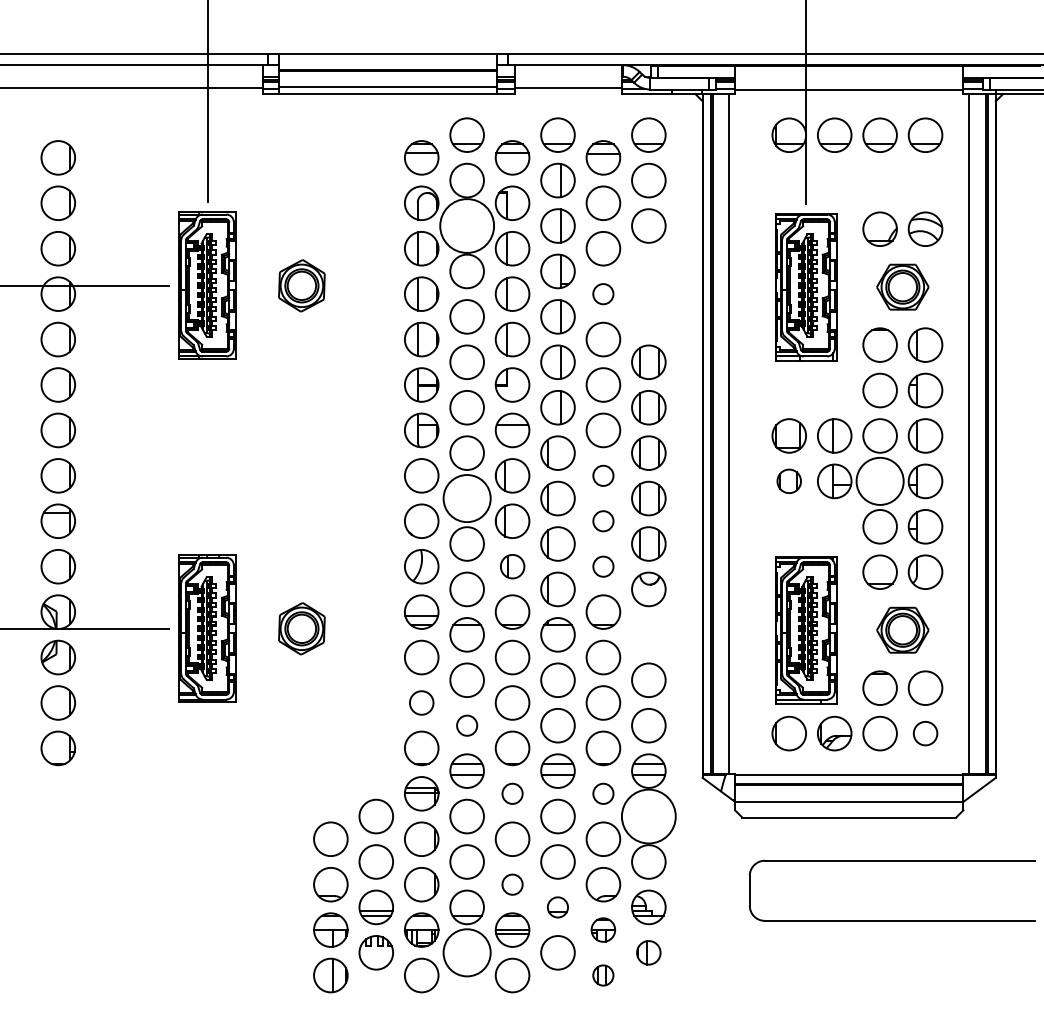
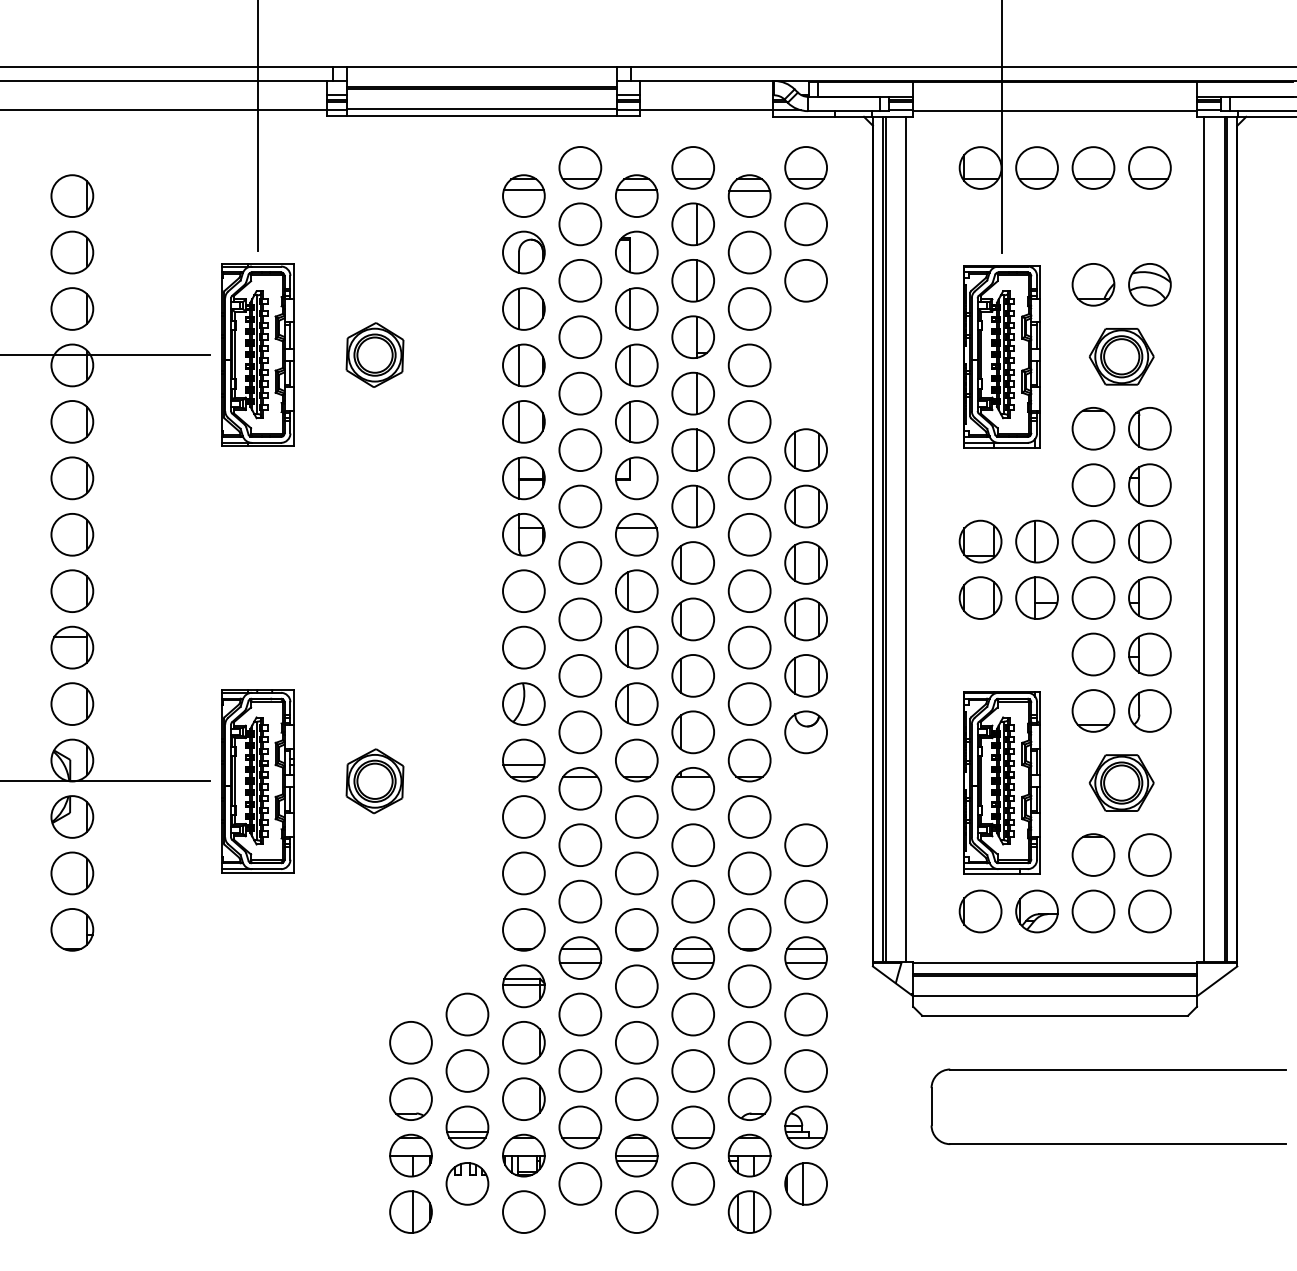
circle: (467, 225) -> (580, 280), size x0.62
circle: (603, 294) -> (749, 365), size x1.67
circle: (603, 476) -> (749, 591), size x1.67
part: (789, 480) -> (980, 597), size x1.43
circle: (880, 480) -> (1093, 597), size x0.71
circle: (467, 498) -> (580, 619), size x0.71
circle: (603, 521) -> (749, 647), size x1.67
part: (512, 566) -> (636, 703), size x1.43
circle: (603, 567) -> (749, 704), size x1.67
circle: (421, 703) -> (523, 873), size x1.43
circle: (467, 725) -> (580, 901), size x1.67
circle: (925, 733) -> (1149, 911), size x1.43
circle: (512, 793) -> (636, 986), size x1.67
circle: (603, 793) -> (749, 986), size x1.67
circle: (649, 816) -> (806, 1014), size x0.62
circle: (512, 884) -> (636, 1099), size x1.67
part: (557, 907) -> (692, 1127), size x1.67
part: (603, 929) -> (749, 1155), size x1.43
circle: (467, 952) -> (580, 1183), size x0.71
part: (648, 952) -> (805, 1183), size x1.43
part: (603, 975) -> (749, 1211), size x1.67

